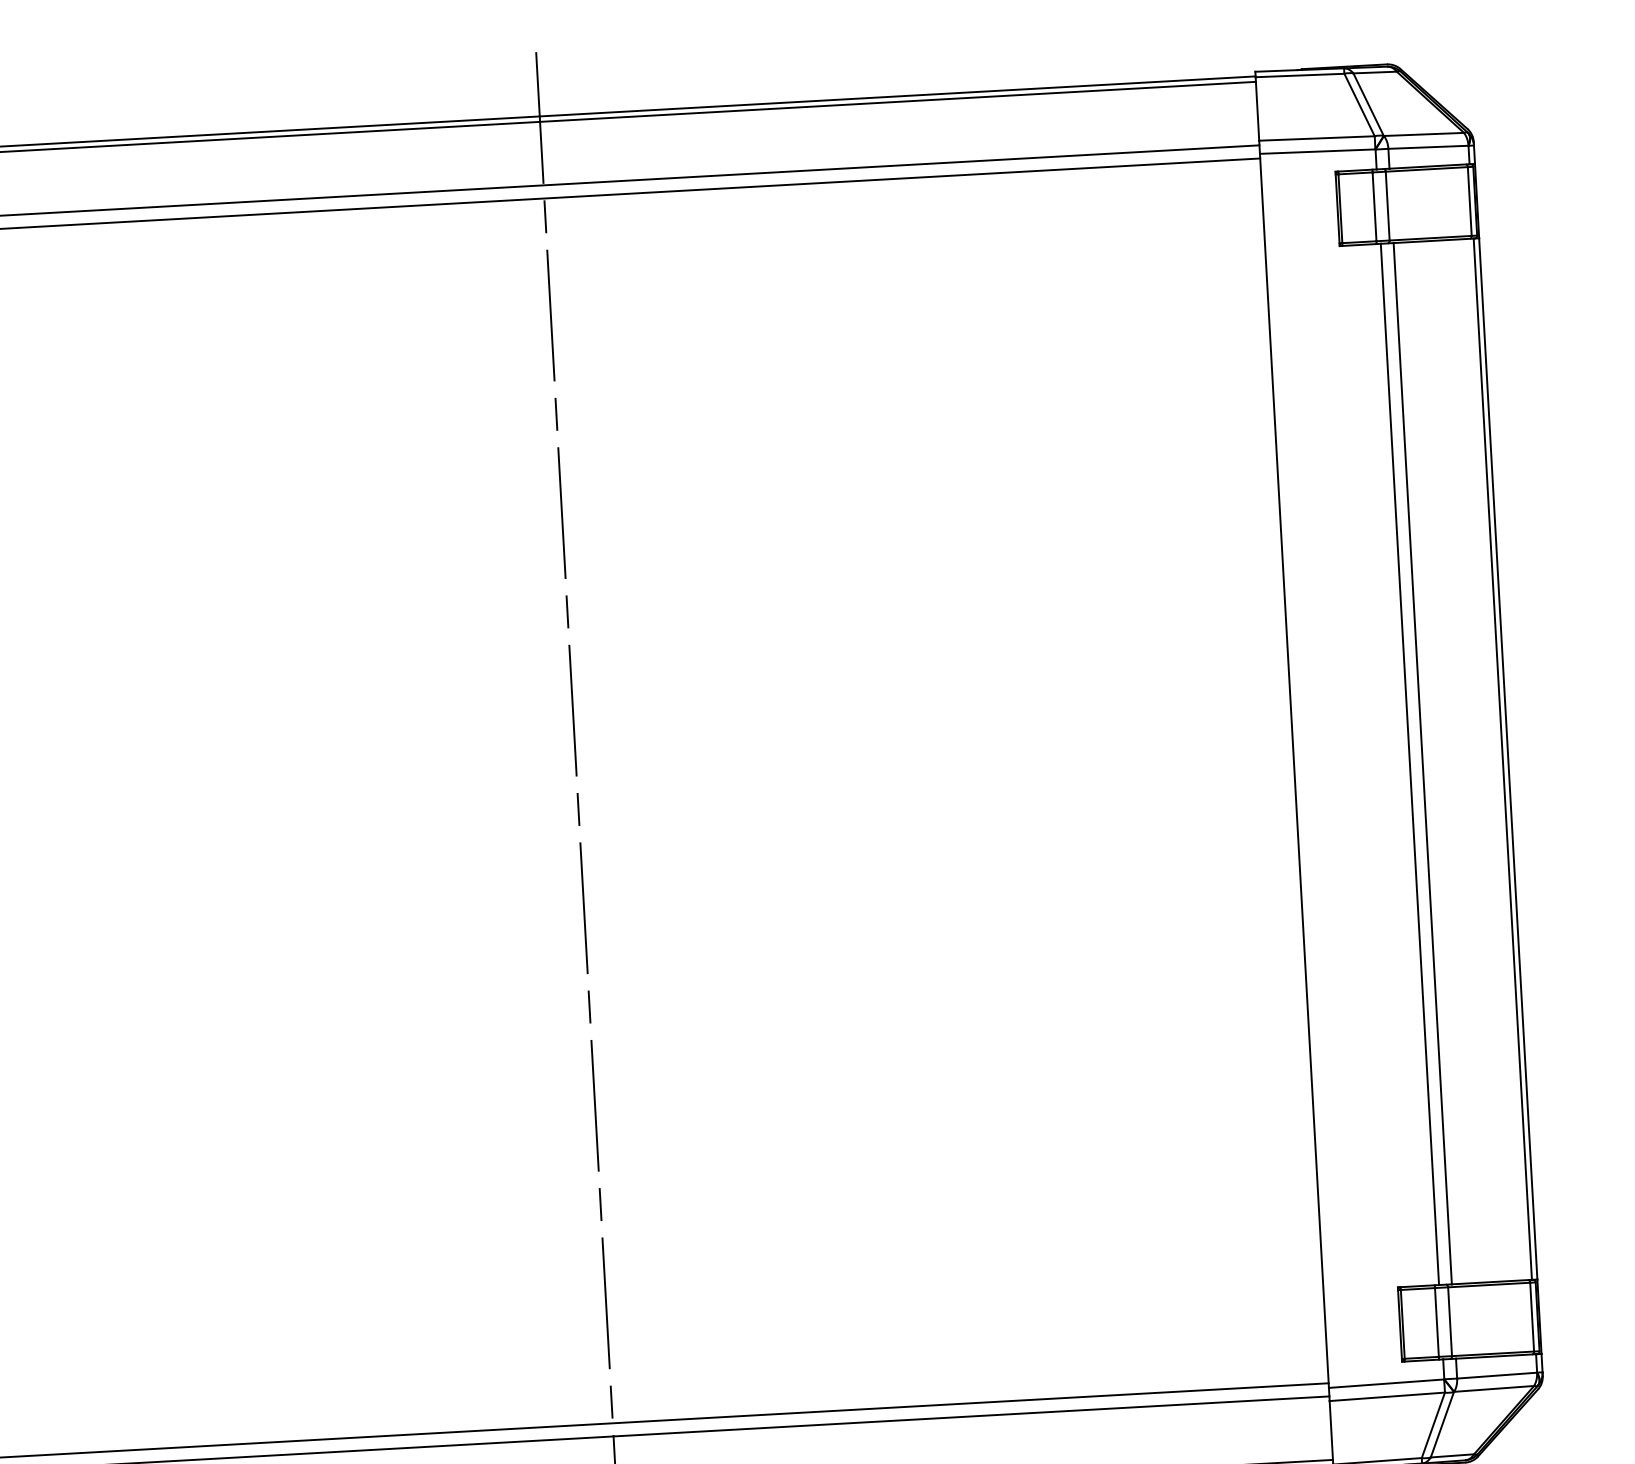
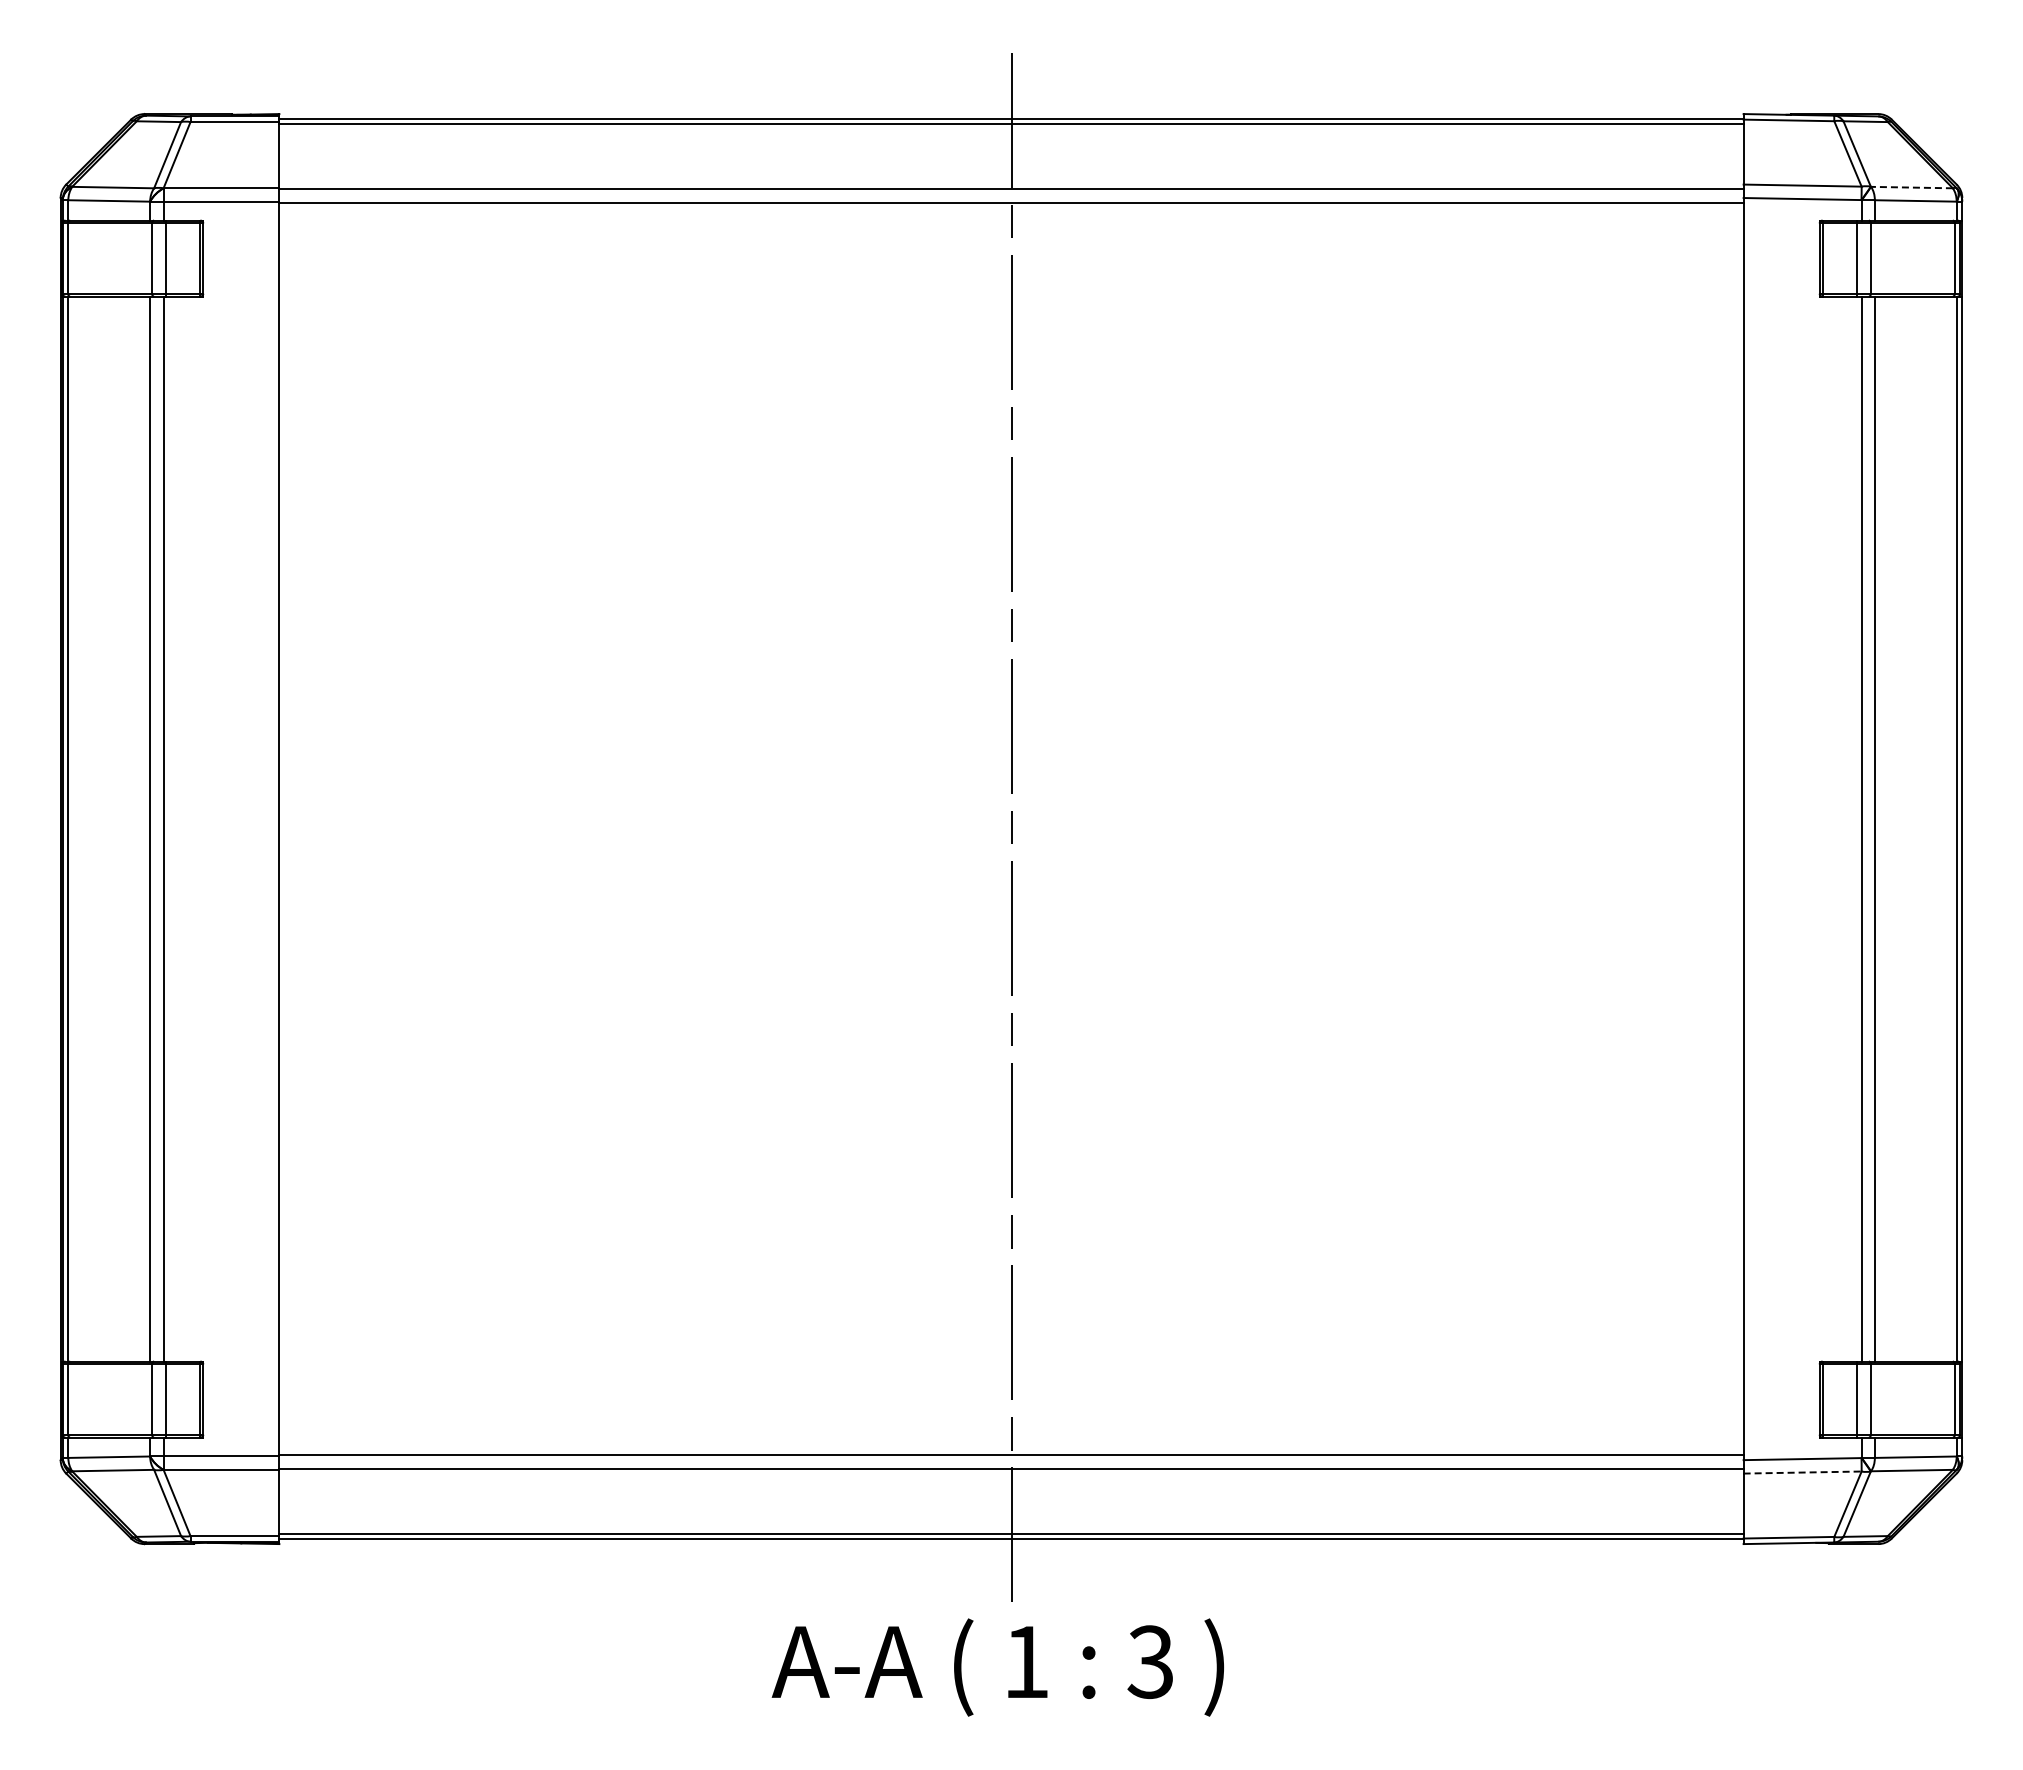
line: (1424, 134) -> (1912, 187), solid -> dashed
line: (1388, 1396) -> (1803, 1472), solid -> dashed

